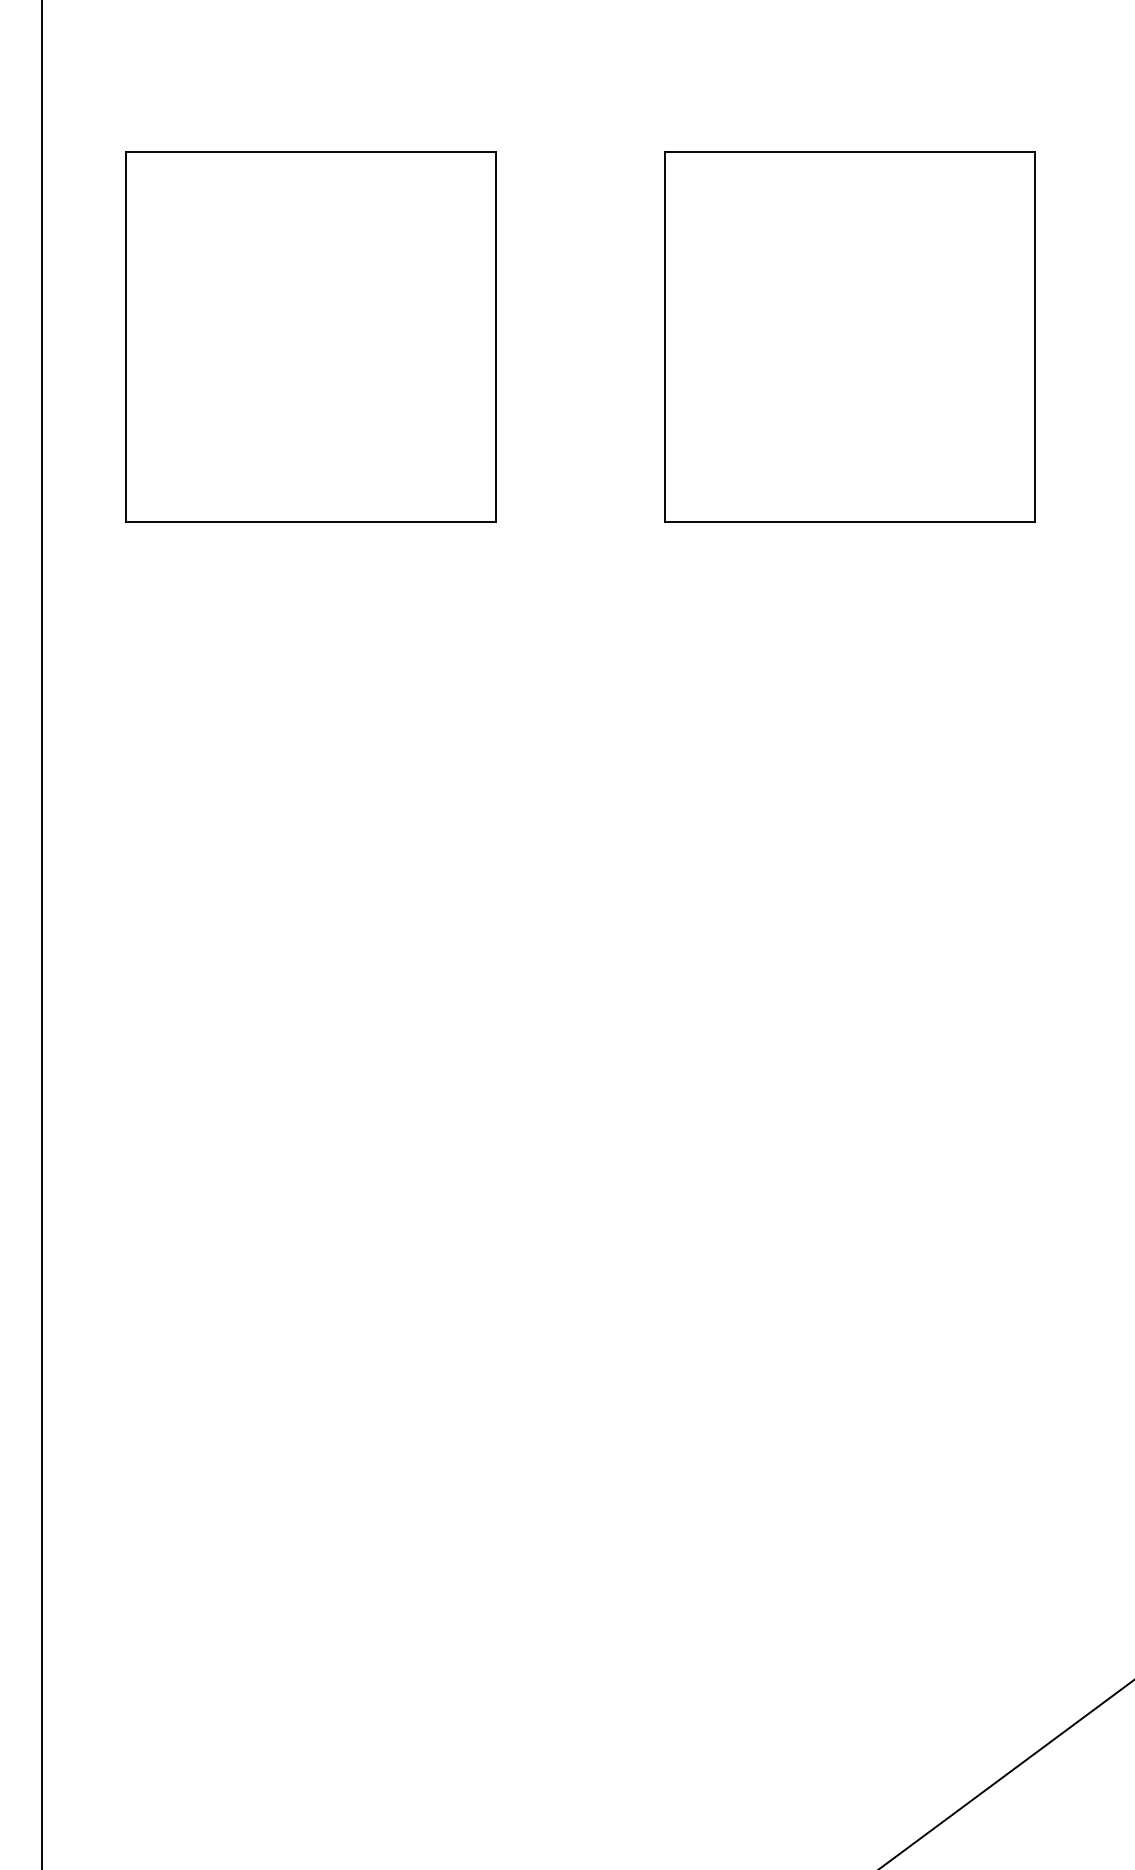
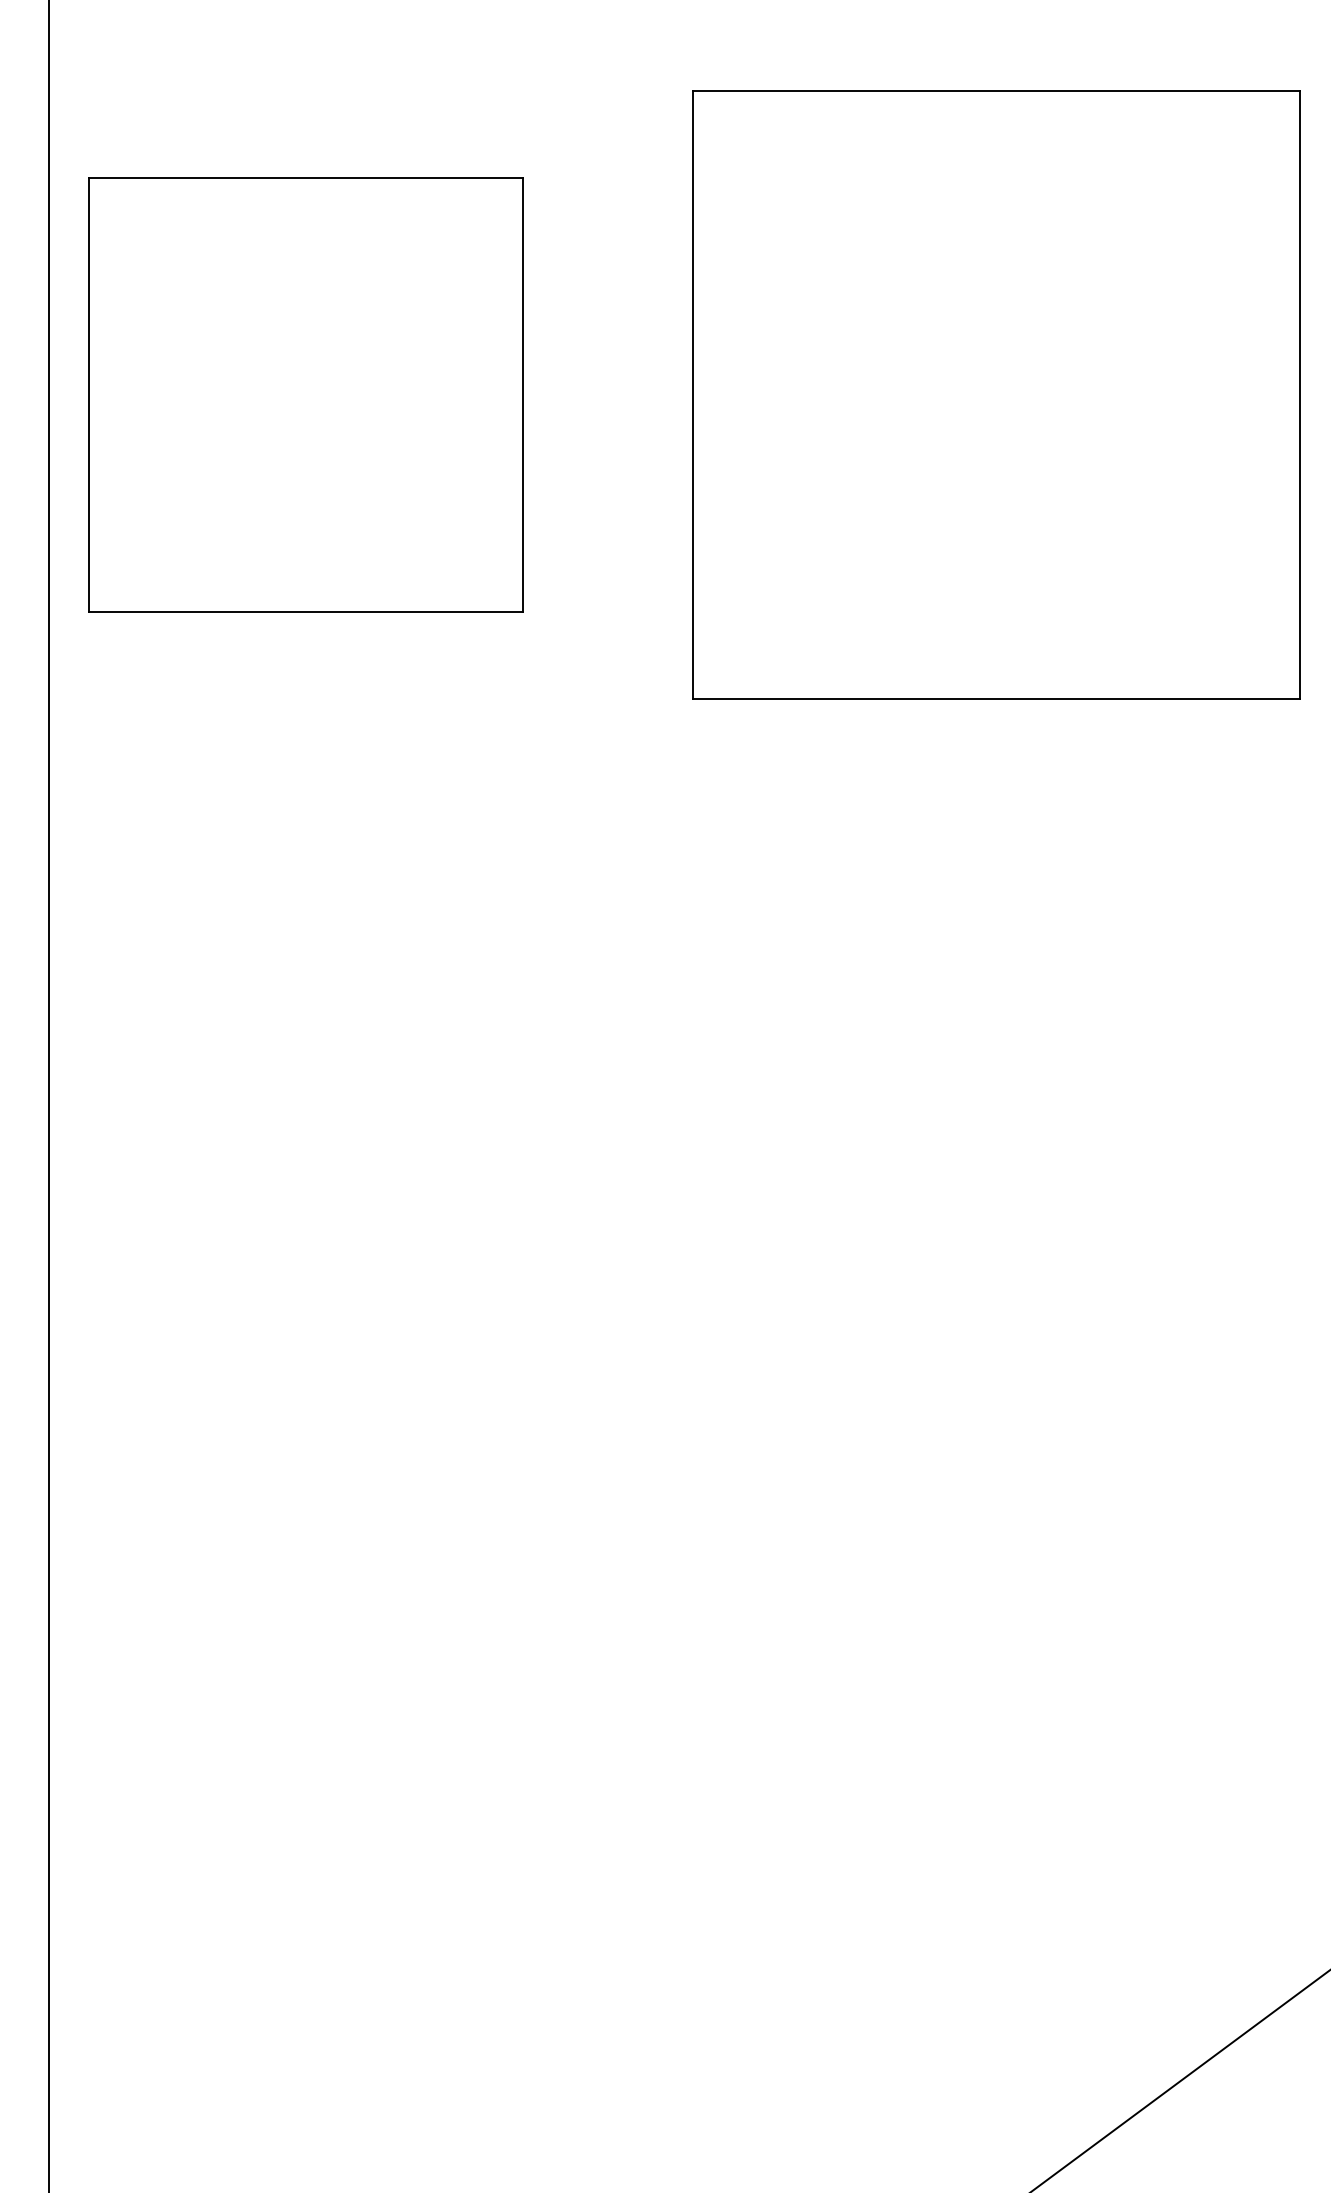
part: (310, 336) -> (305, 394), moved
part: (848, 336) -> (995, 394), size x1.4

